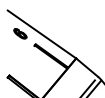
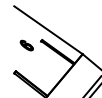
part: (20, 33) -> (26, 45), moved

